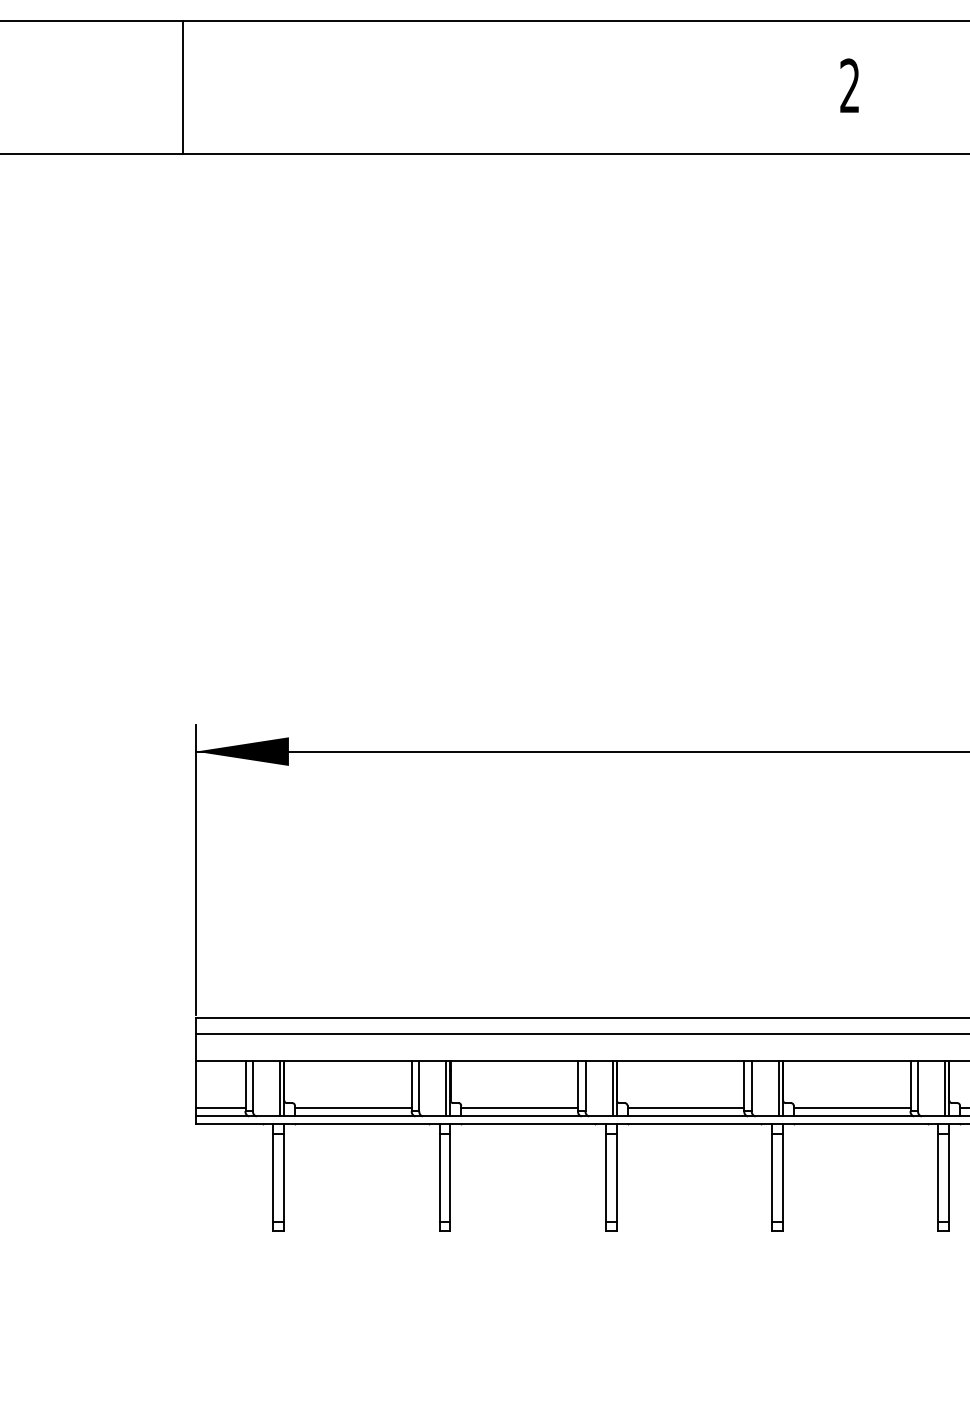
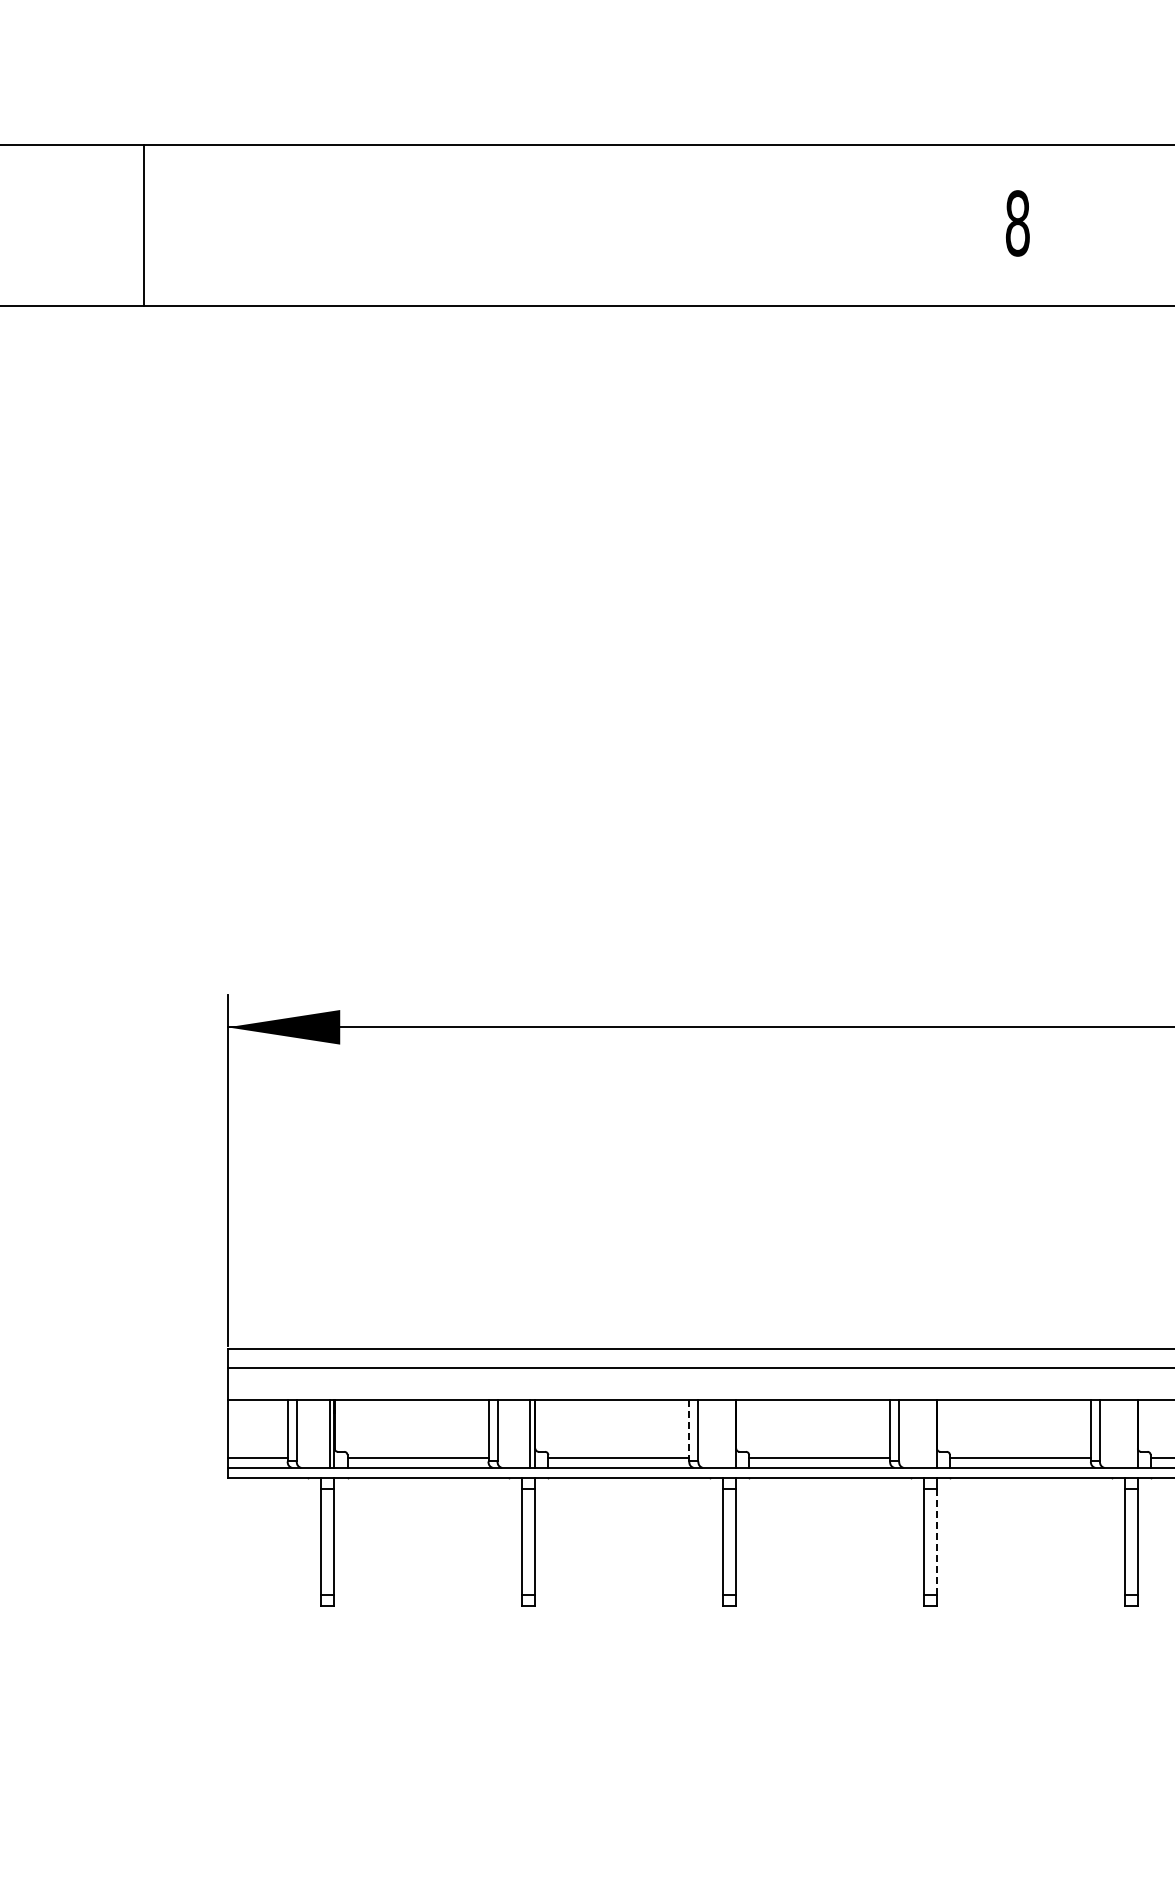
line: (183, 86) -> (143, 224), moved
text: (849, 86) -> (1017, 223), 2 -> 8
line: (578, 1085) -> (689, 1430), solid -> dashed
line: (612, 1087) -> (731, 1433), removed
line: (779, 1087) -> (932, 1433), removed
line: (944, 1087) -> (1132, 1433), removed
line: (782, 1177) -> (936, 1541), solid -> dashed

